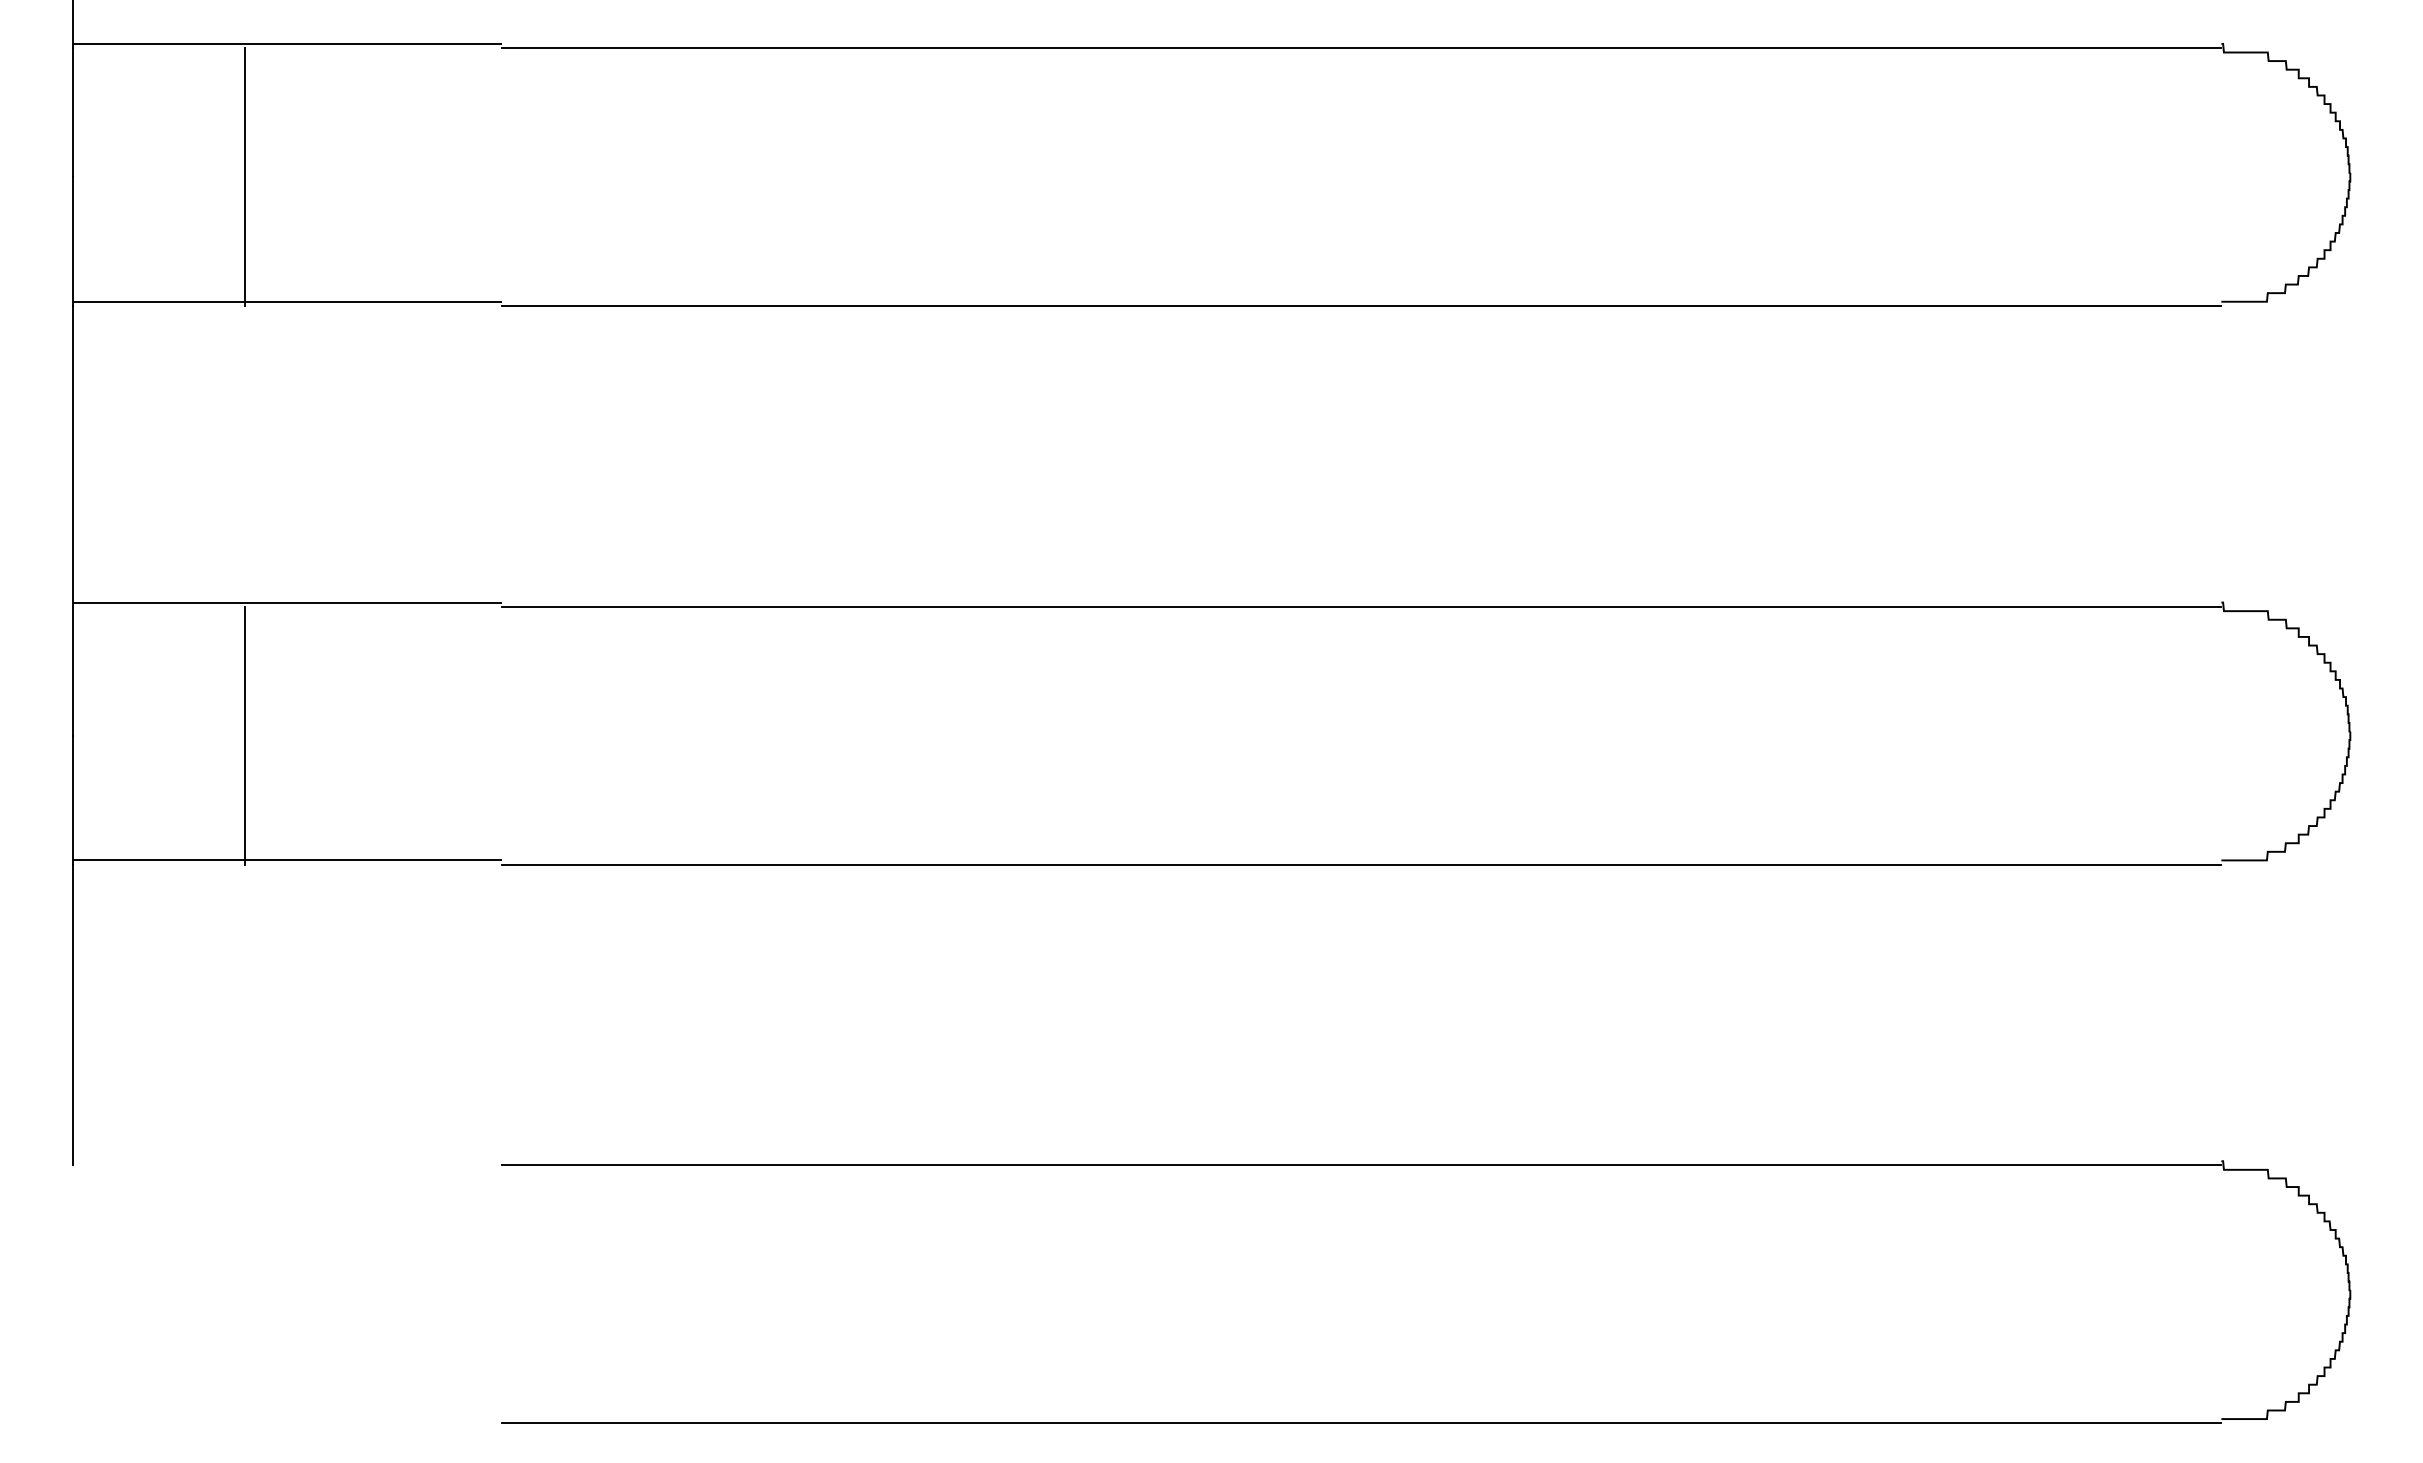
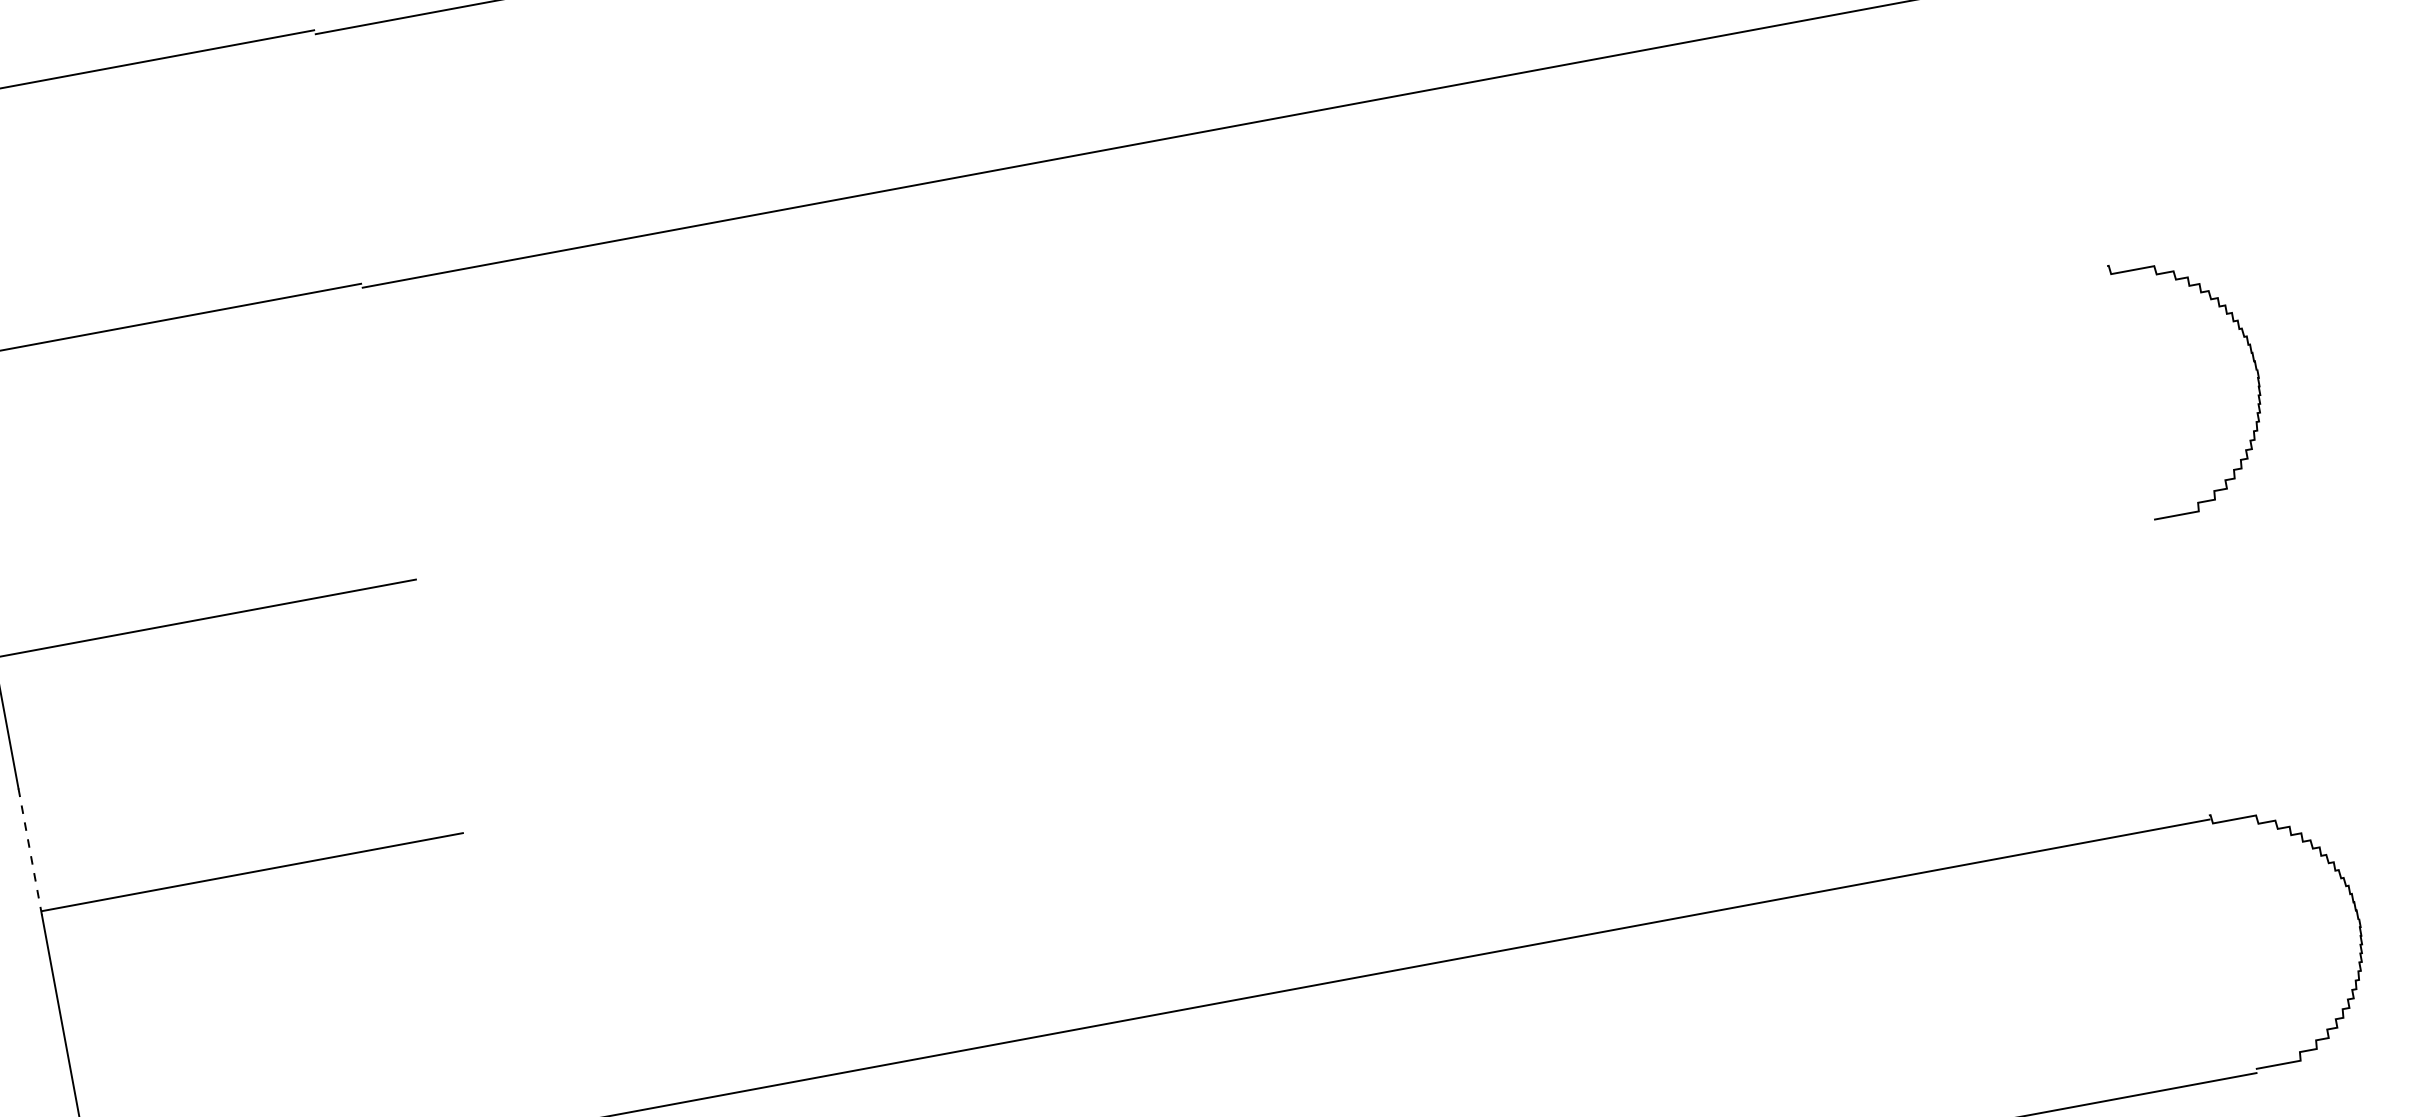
line: (244, 176) -> (85, 207), removed
line: (1361, 606) -> (1262, 426), removed
line: (244, 735) -> (187, 757), removed
line: (72, 799) -> (30, 851), solid -> dashed
line: (1361, 864) -> (1309, 680), removed

